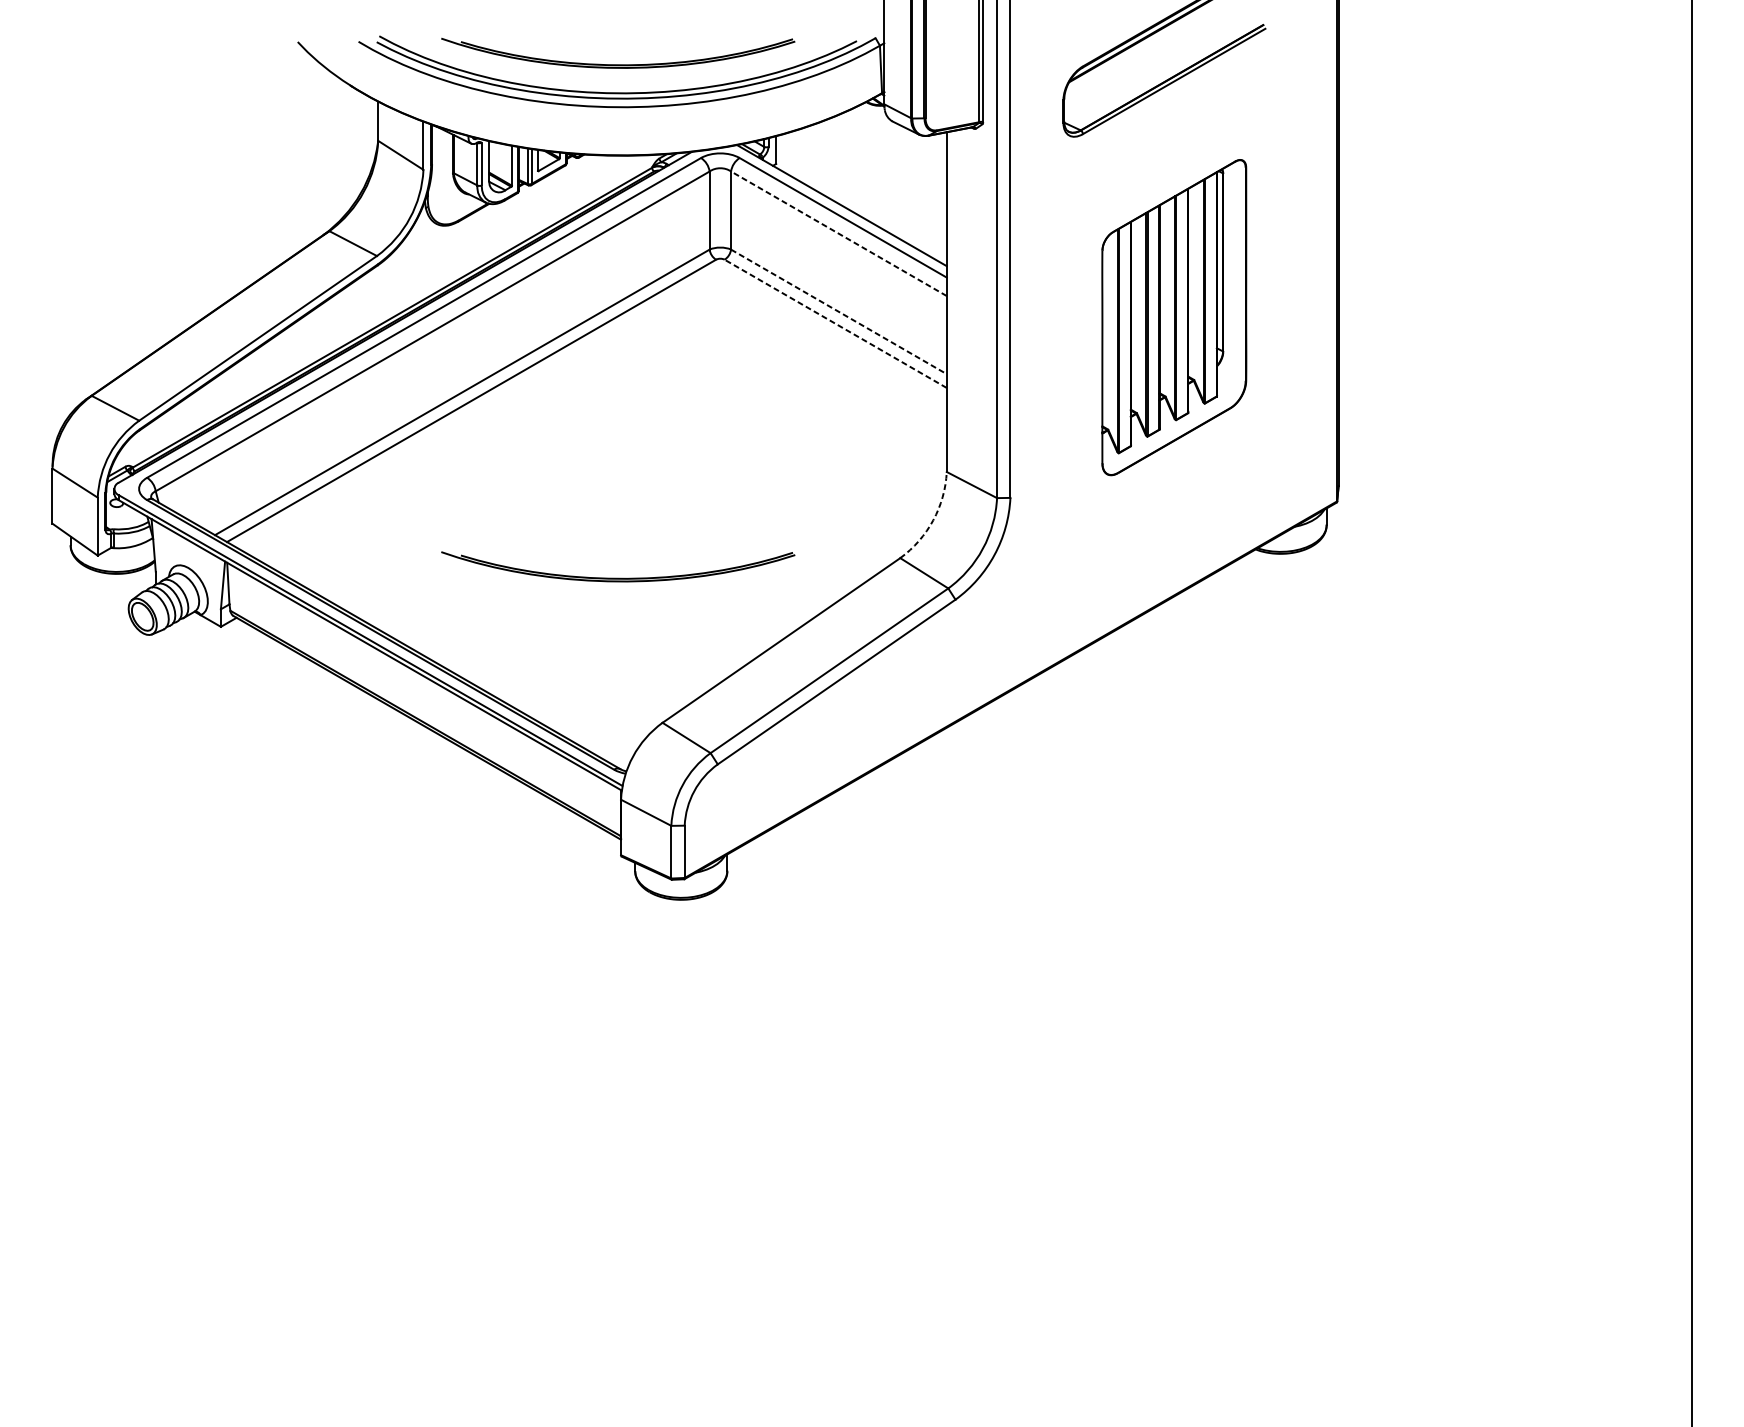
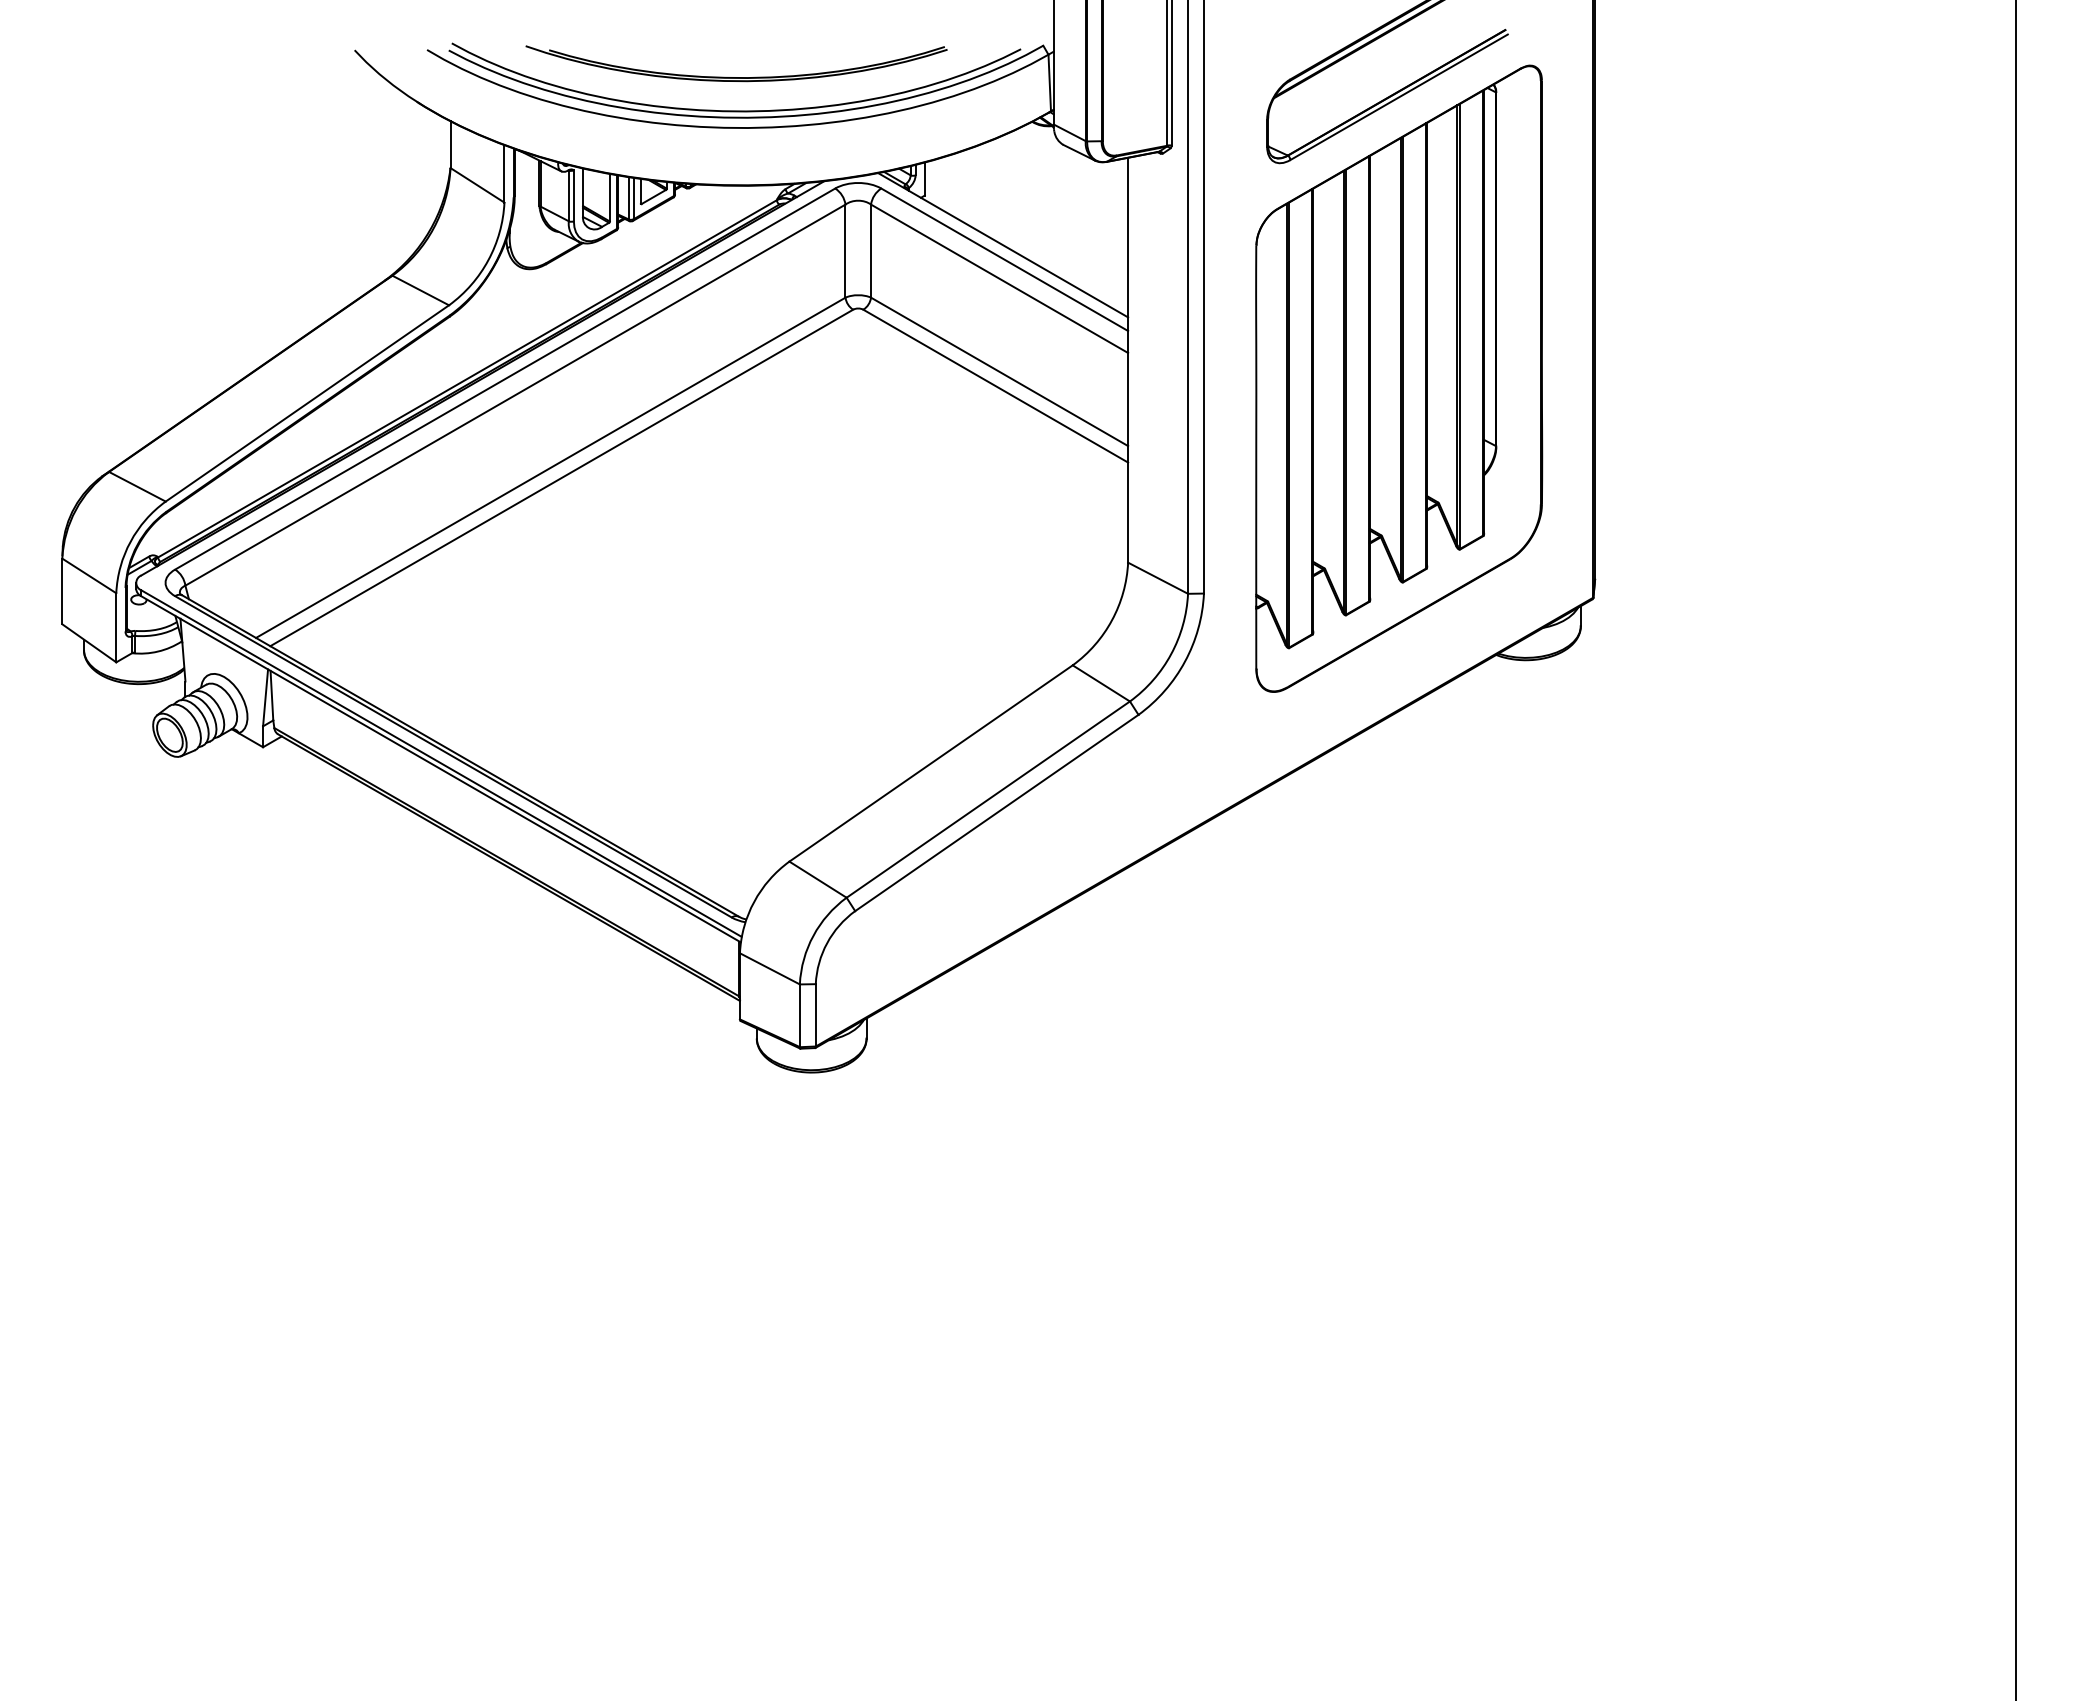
line: (838, 233) -> (999, 278), dashed -> solid
line: (839, 312) -> (1000, 372), dashed -> solid
part: (1174, 317) -> (1399, 378), size x1.67
line: (835, 324) -> (995, 386), dashed -> solid
arc: (933, 520) -> (1112, 620), dashed -> solid
part: (618, 578) -> (736, 689), removed

